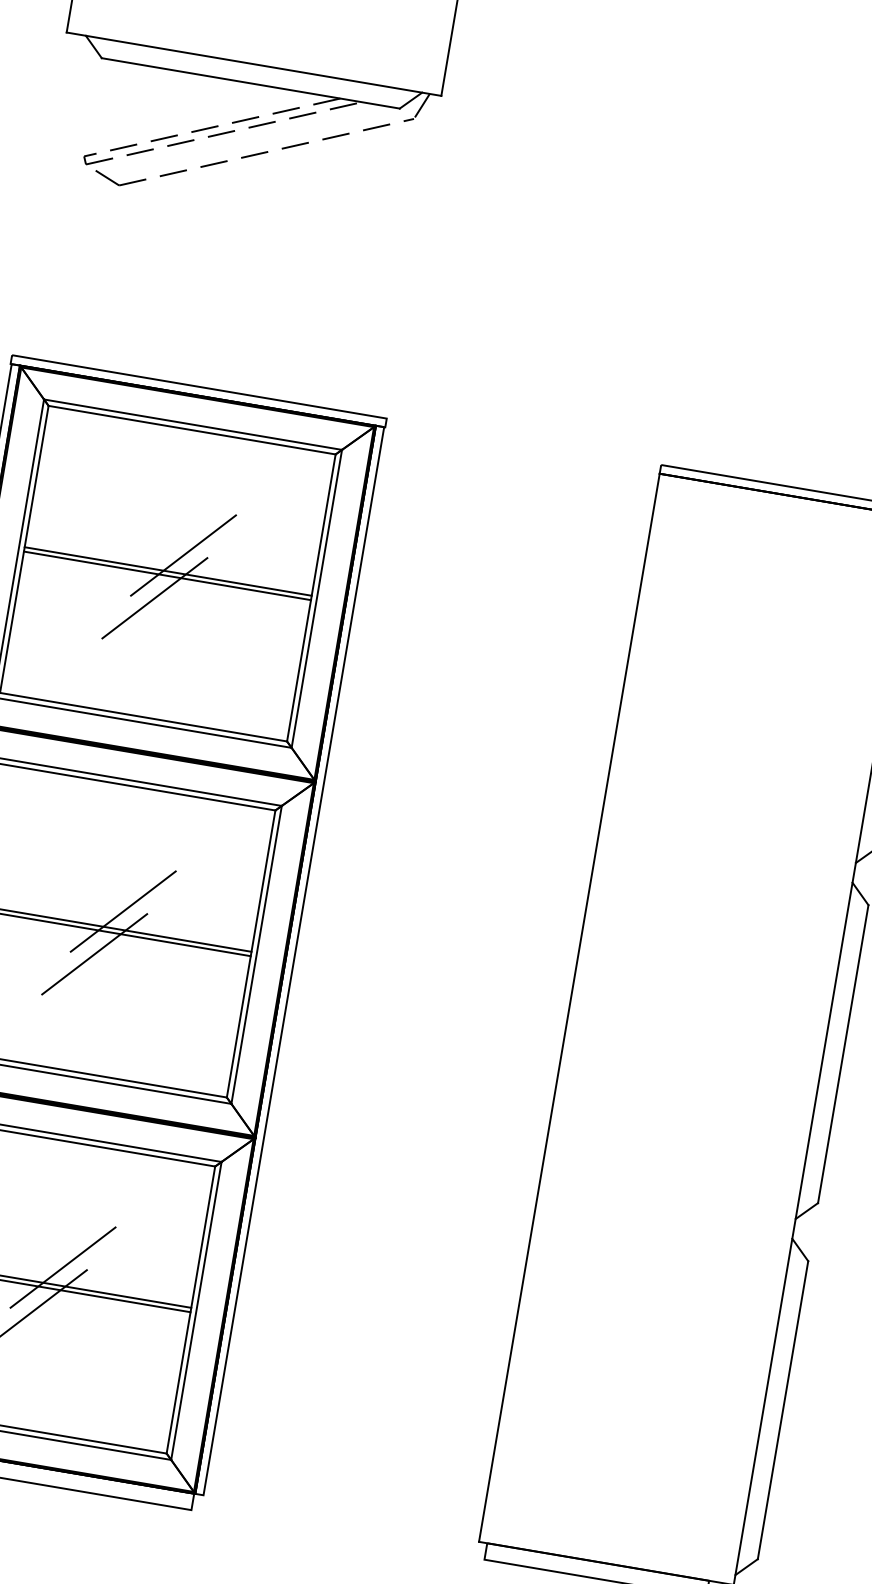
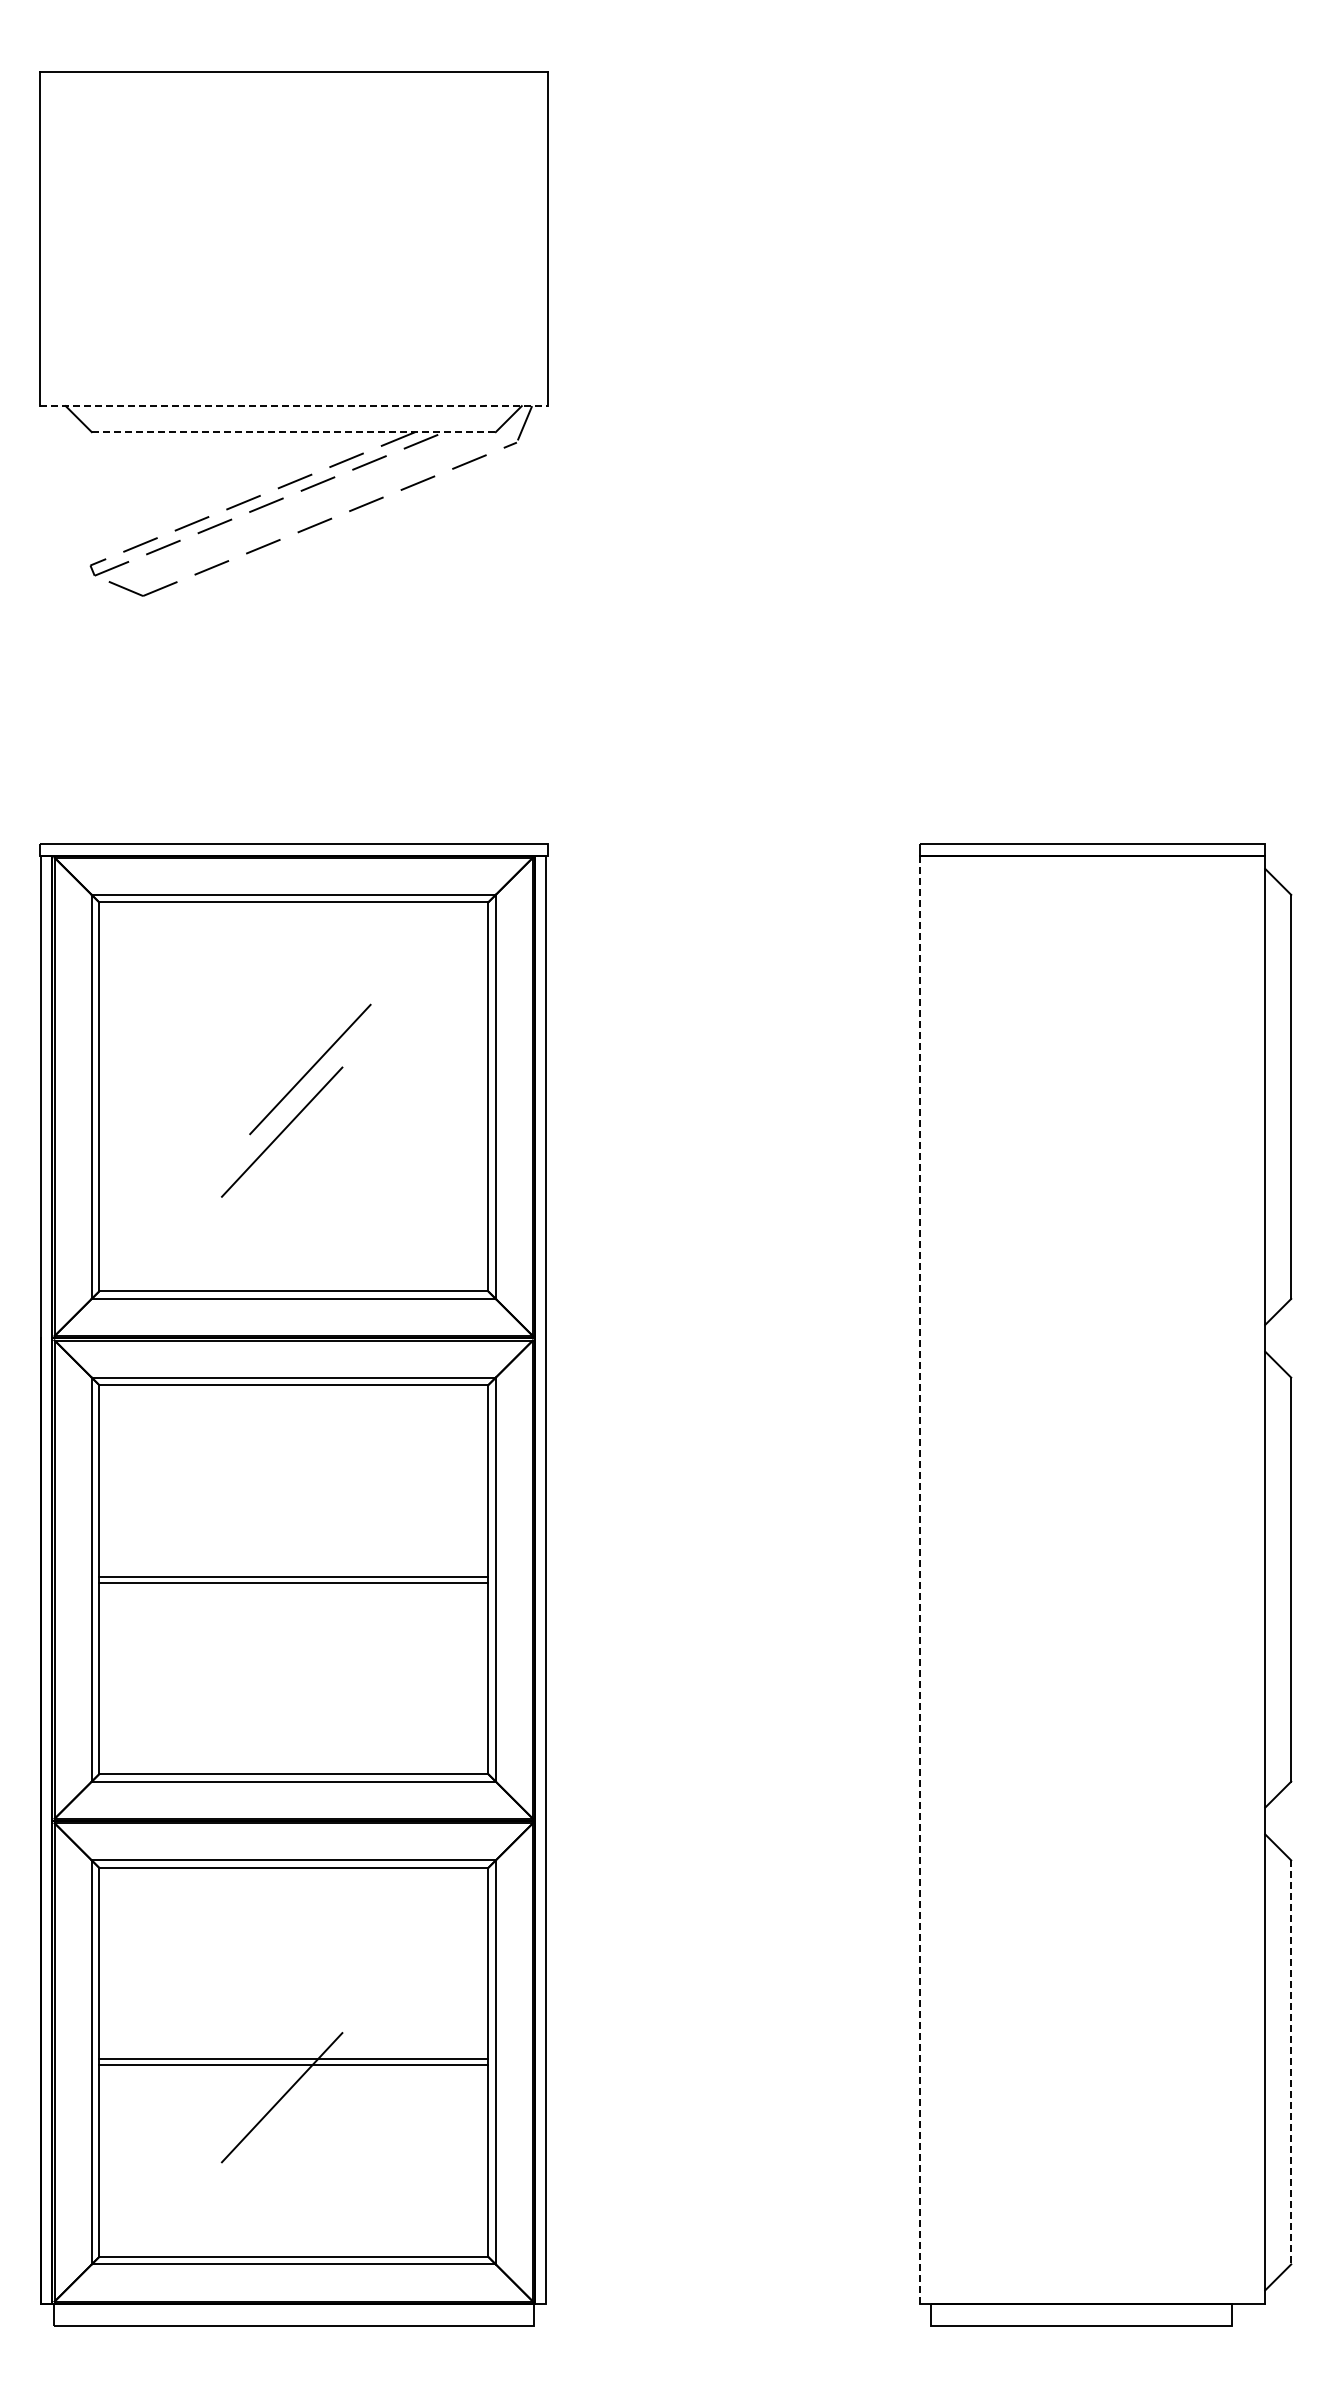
line: (253, 64) -> (293, 406), solid -> dashed
line: (251, 83) -> (294, 432), solid -> dashed
line: (168, 571) -> (293, 1093), removed
line: (167, 575) -> (293, 1099), removed
line: (123, 911) -> (310, 1551), removed
line: (94, 953) -> (281, 1614), removed
line: (569, 1007) -> (919, 1579), solid -> dashed
line: (63, 1267) -> (310, 2034), removed
line: (783, 1410) -> (1291, 2062), solid -> dashed

